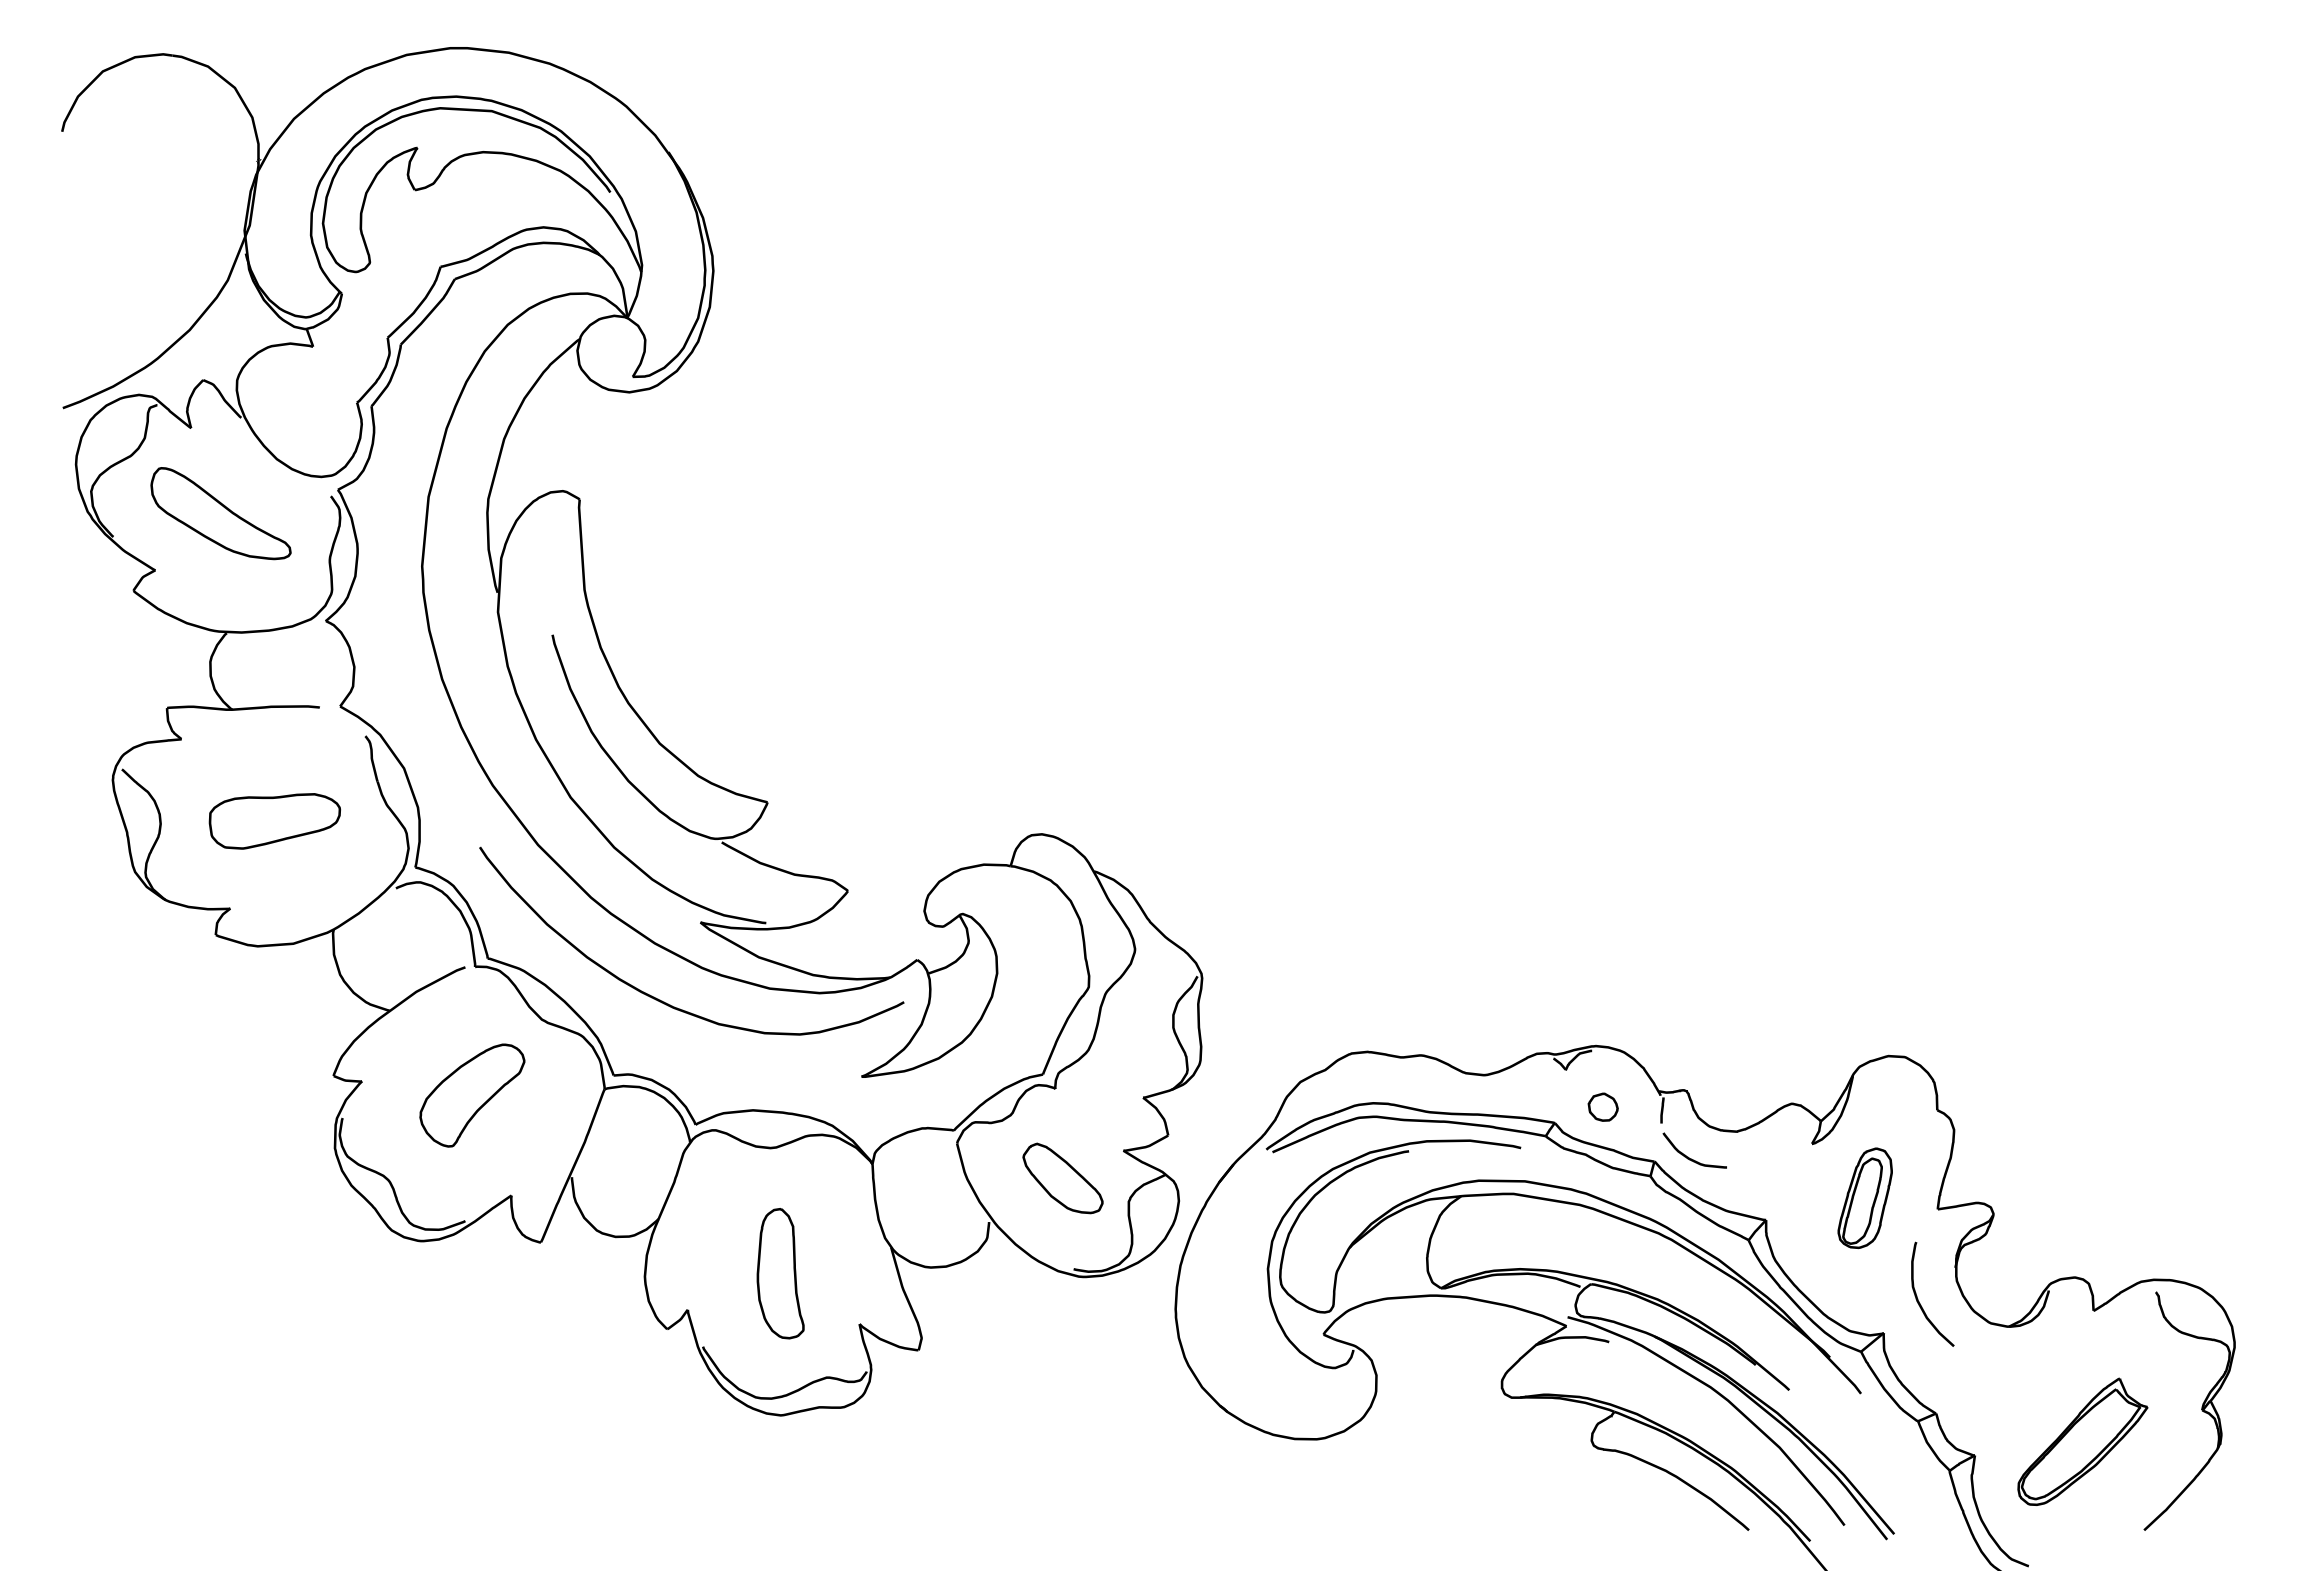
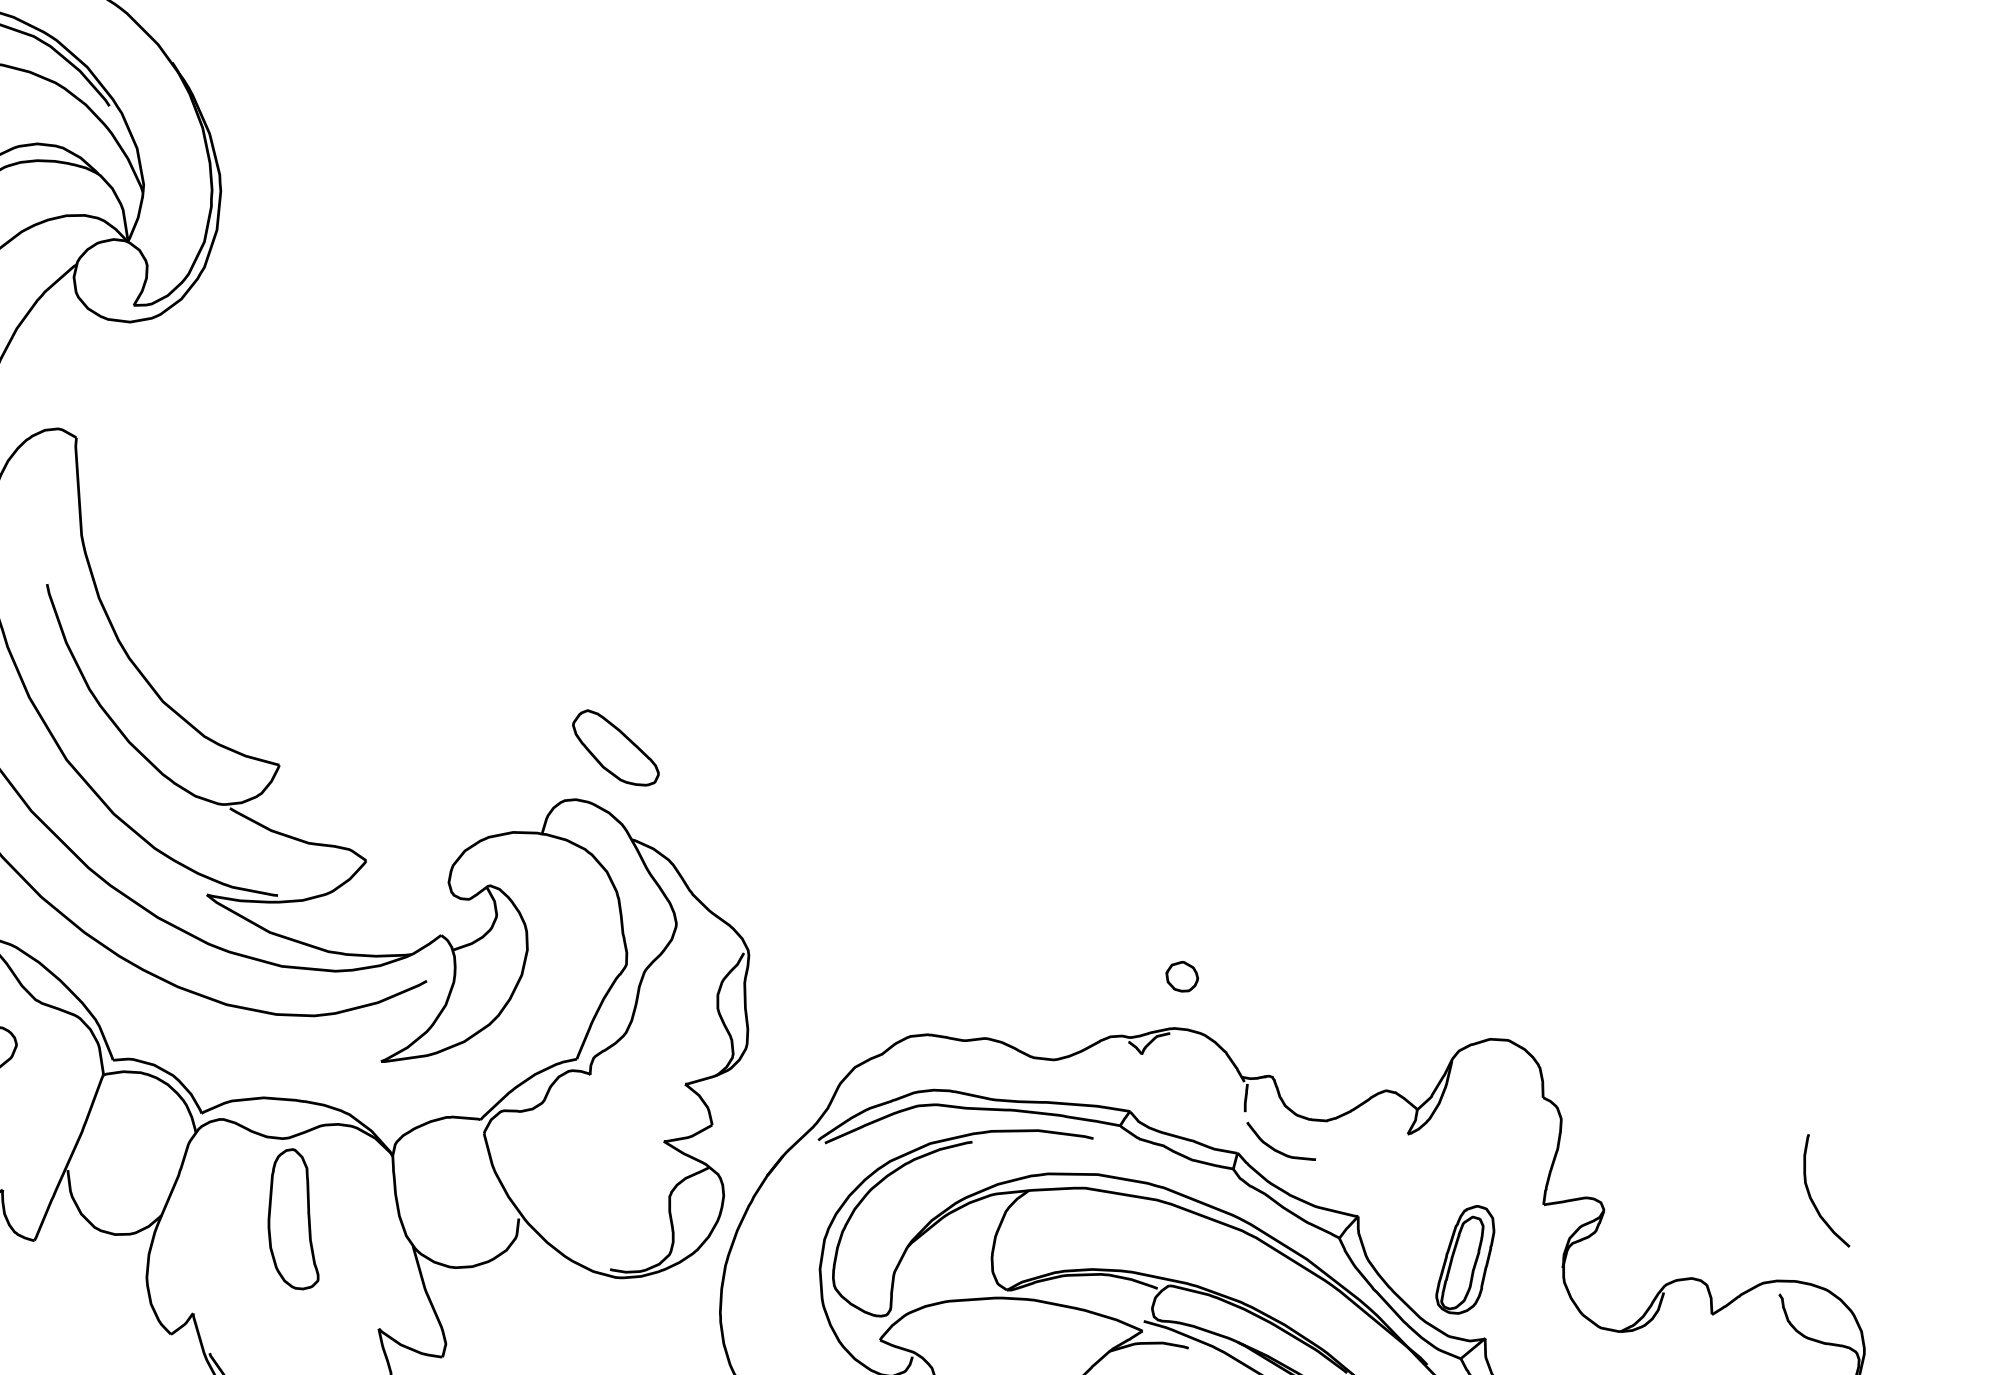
part: (1602, 1106) -> (1181, 975), moved
part: (1062, 1178) -> (615, 747), moved
part: (1864, 1198) -> (1464, 1260), moved
part: (780, 1273) -> (293, 1219), moved
curve: (1918, 1298) -> (1811, 1195), moved

